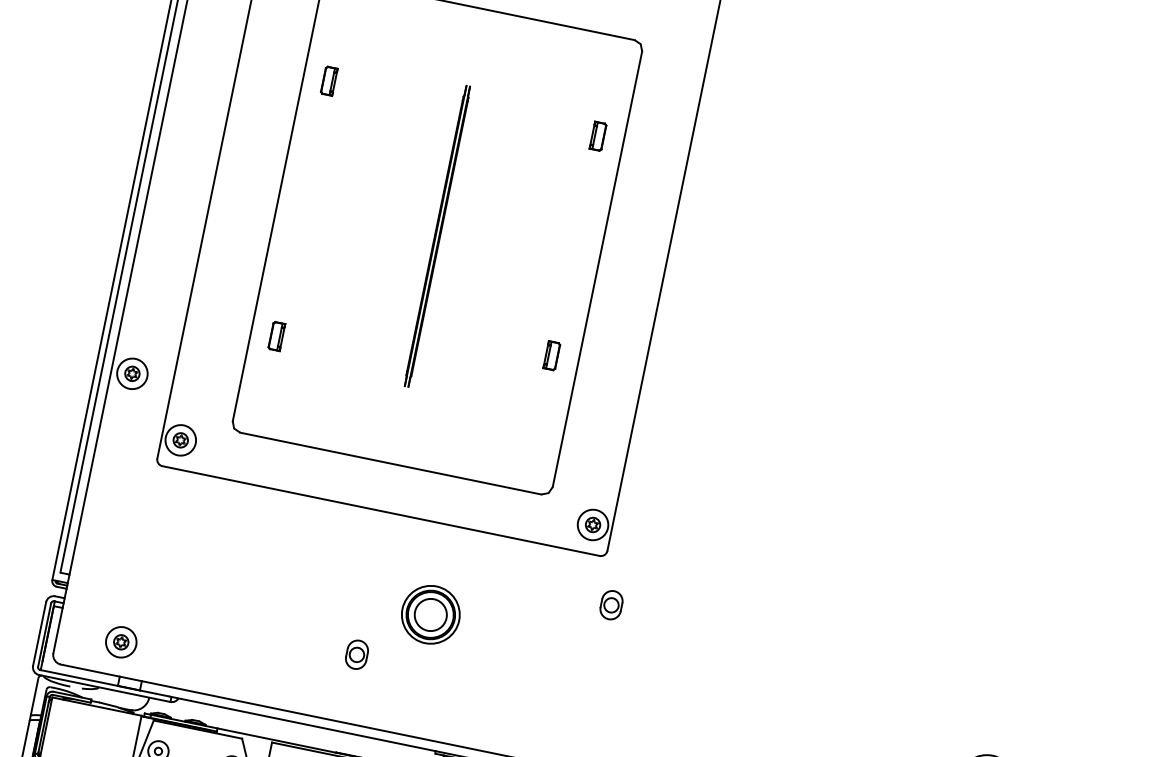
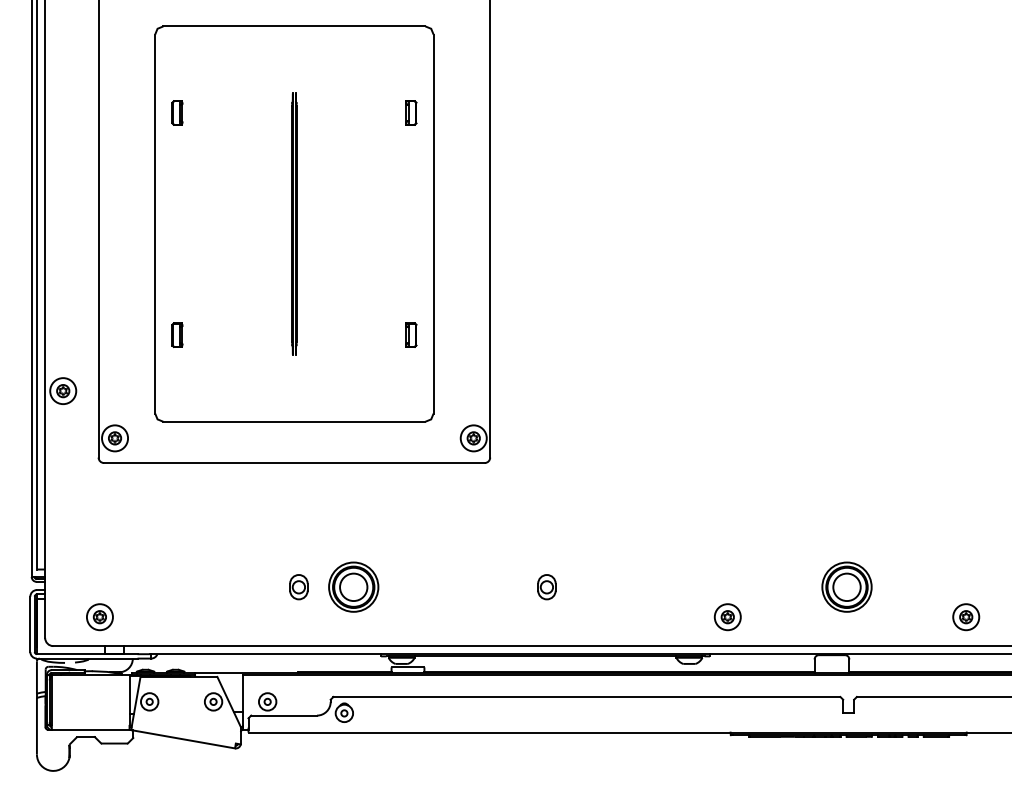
part: (552, 355) -> (411, 334), moved
part: (610, 605) -> (546, 587), moved
part: (430, 613) -> (353, 586), moved

